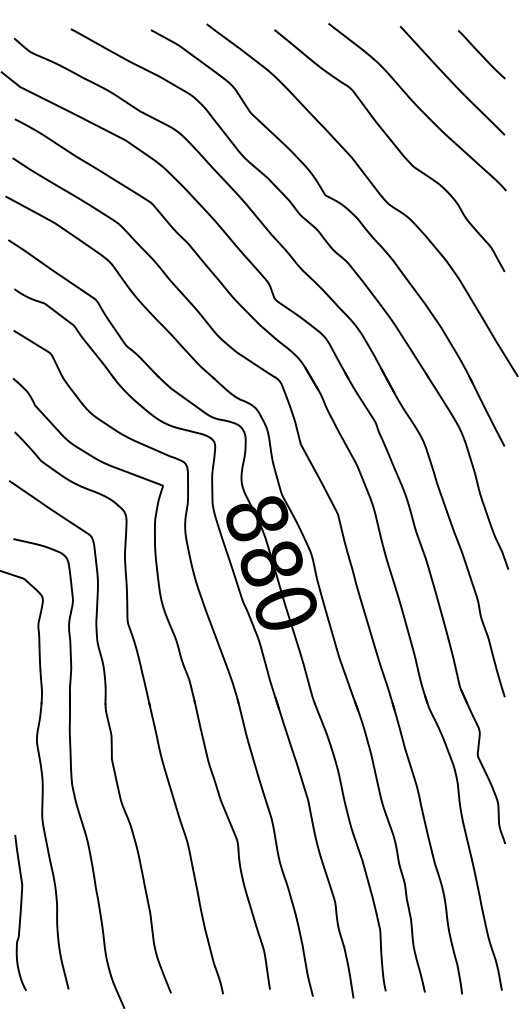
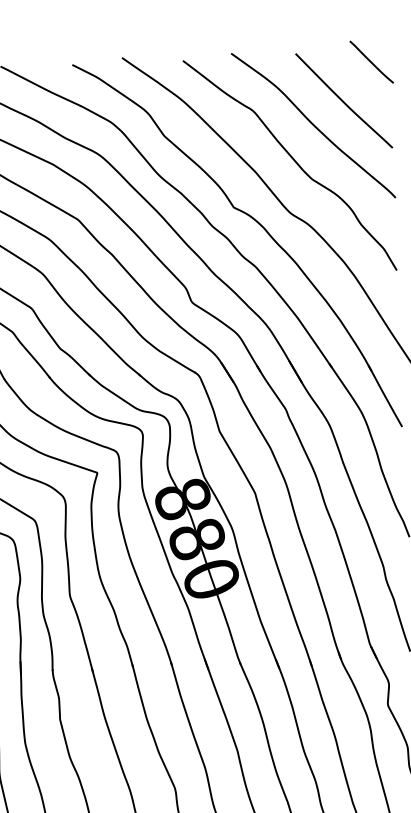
line: (481, 54) -> (371, 62), moved

